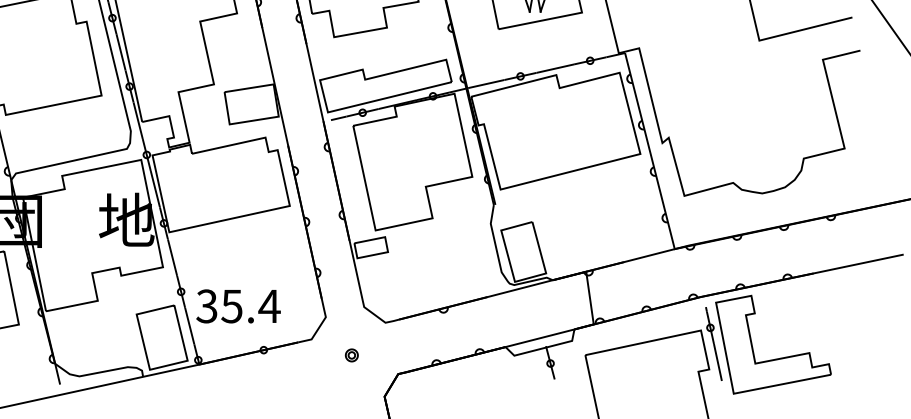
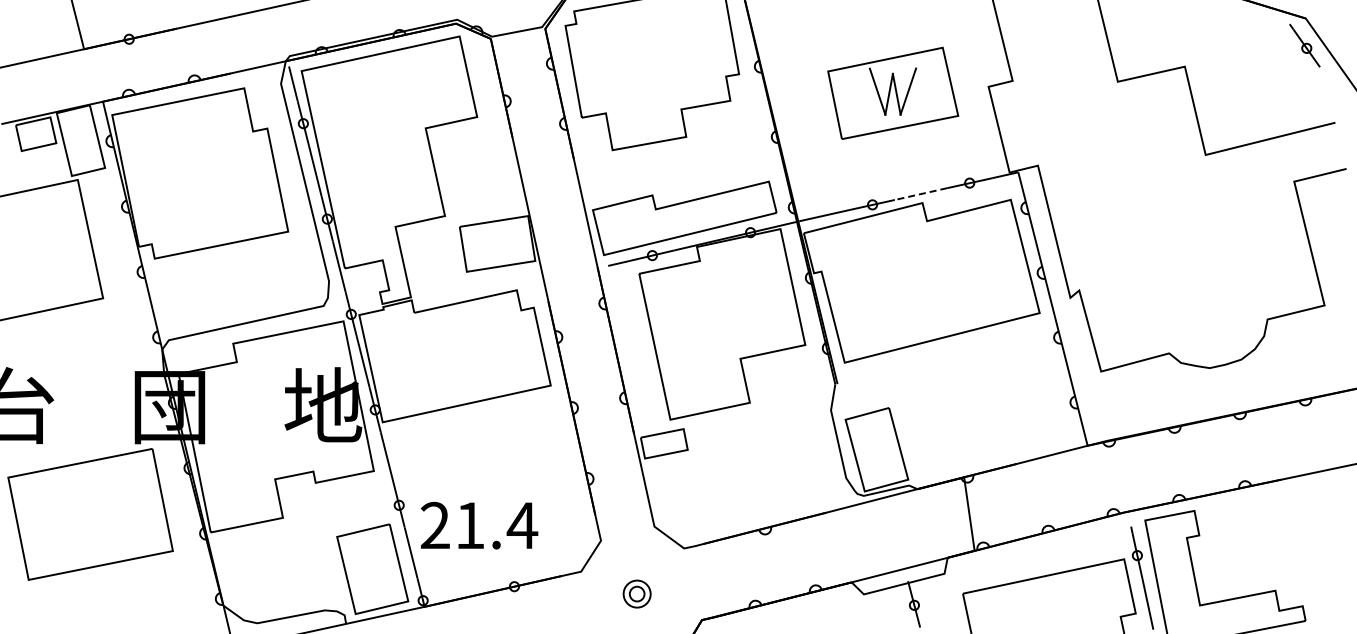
line: (555, 68) -> (921, 194), solid -> dashed
text: (219, 306) -> (452, 525), 35.4 -> 21.4
part: (352, 355) -> (637, 593), size x1.6

